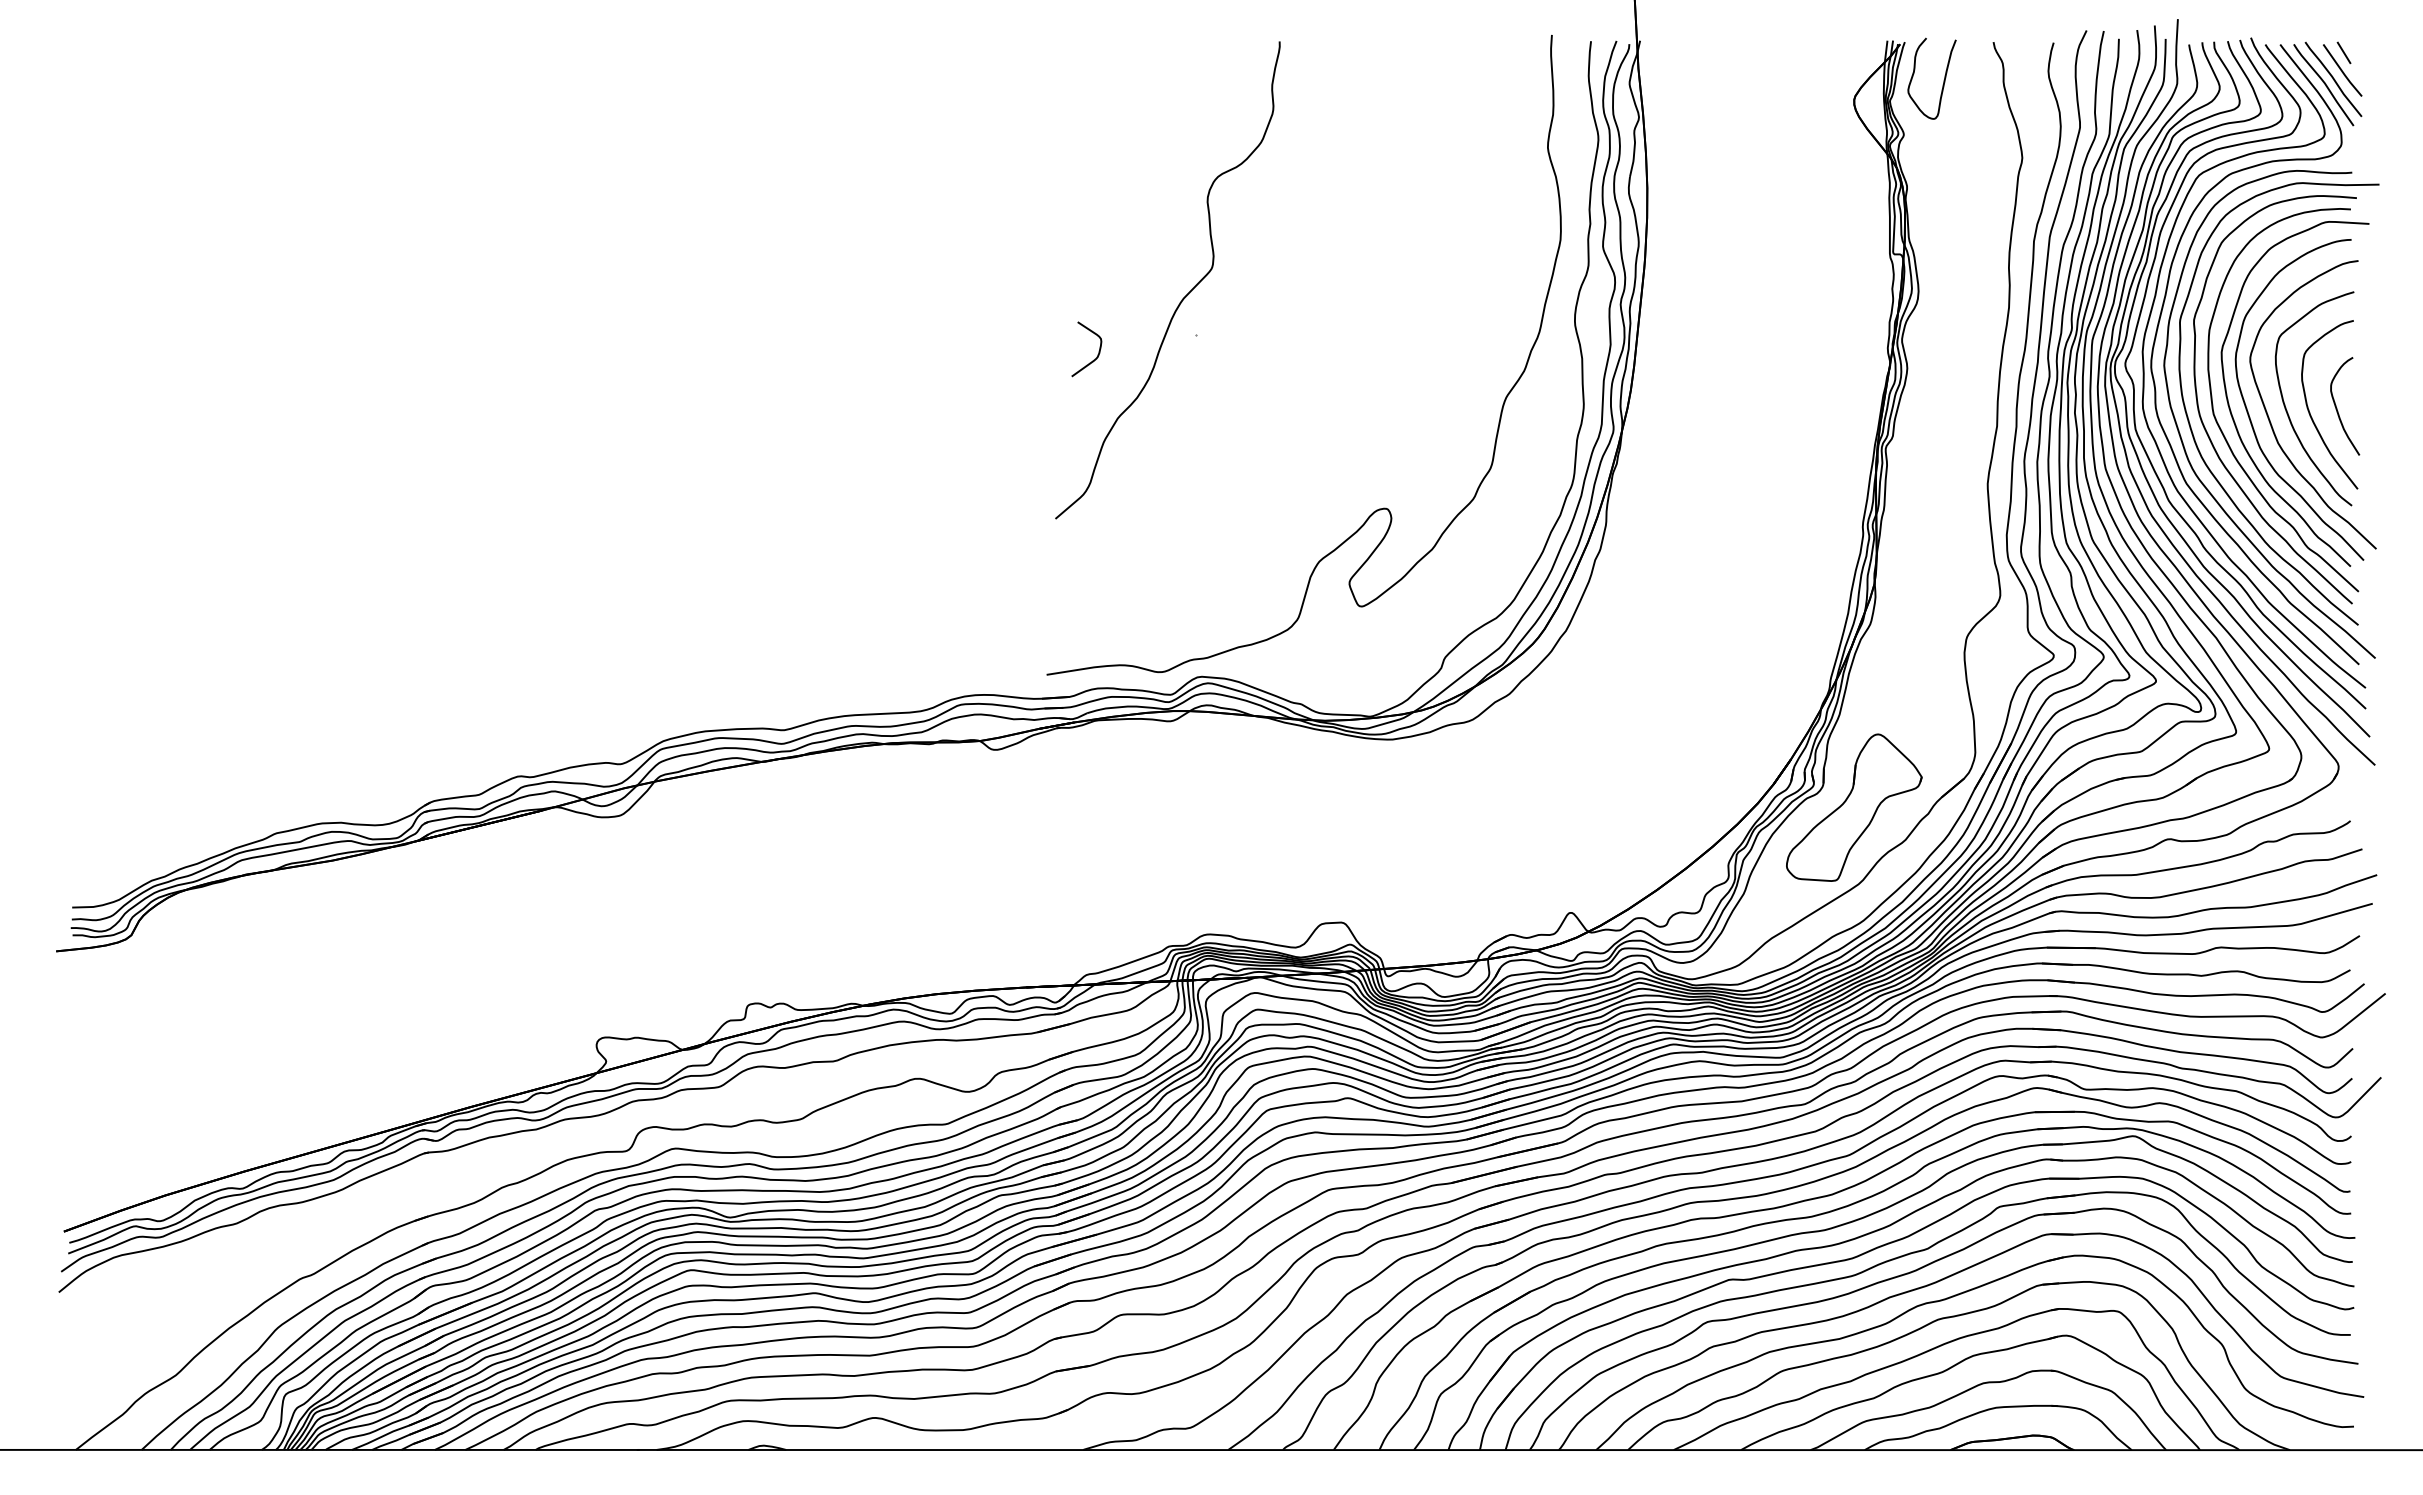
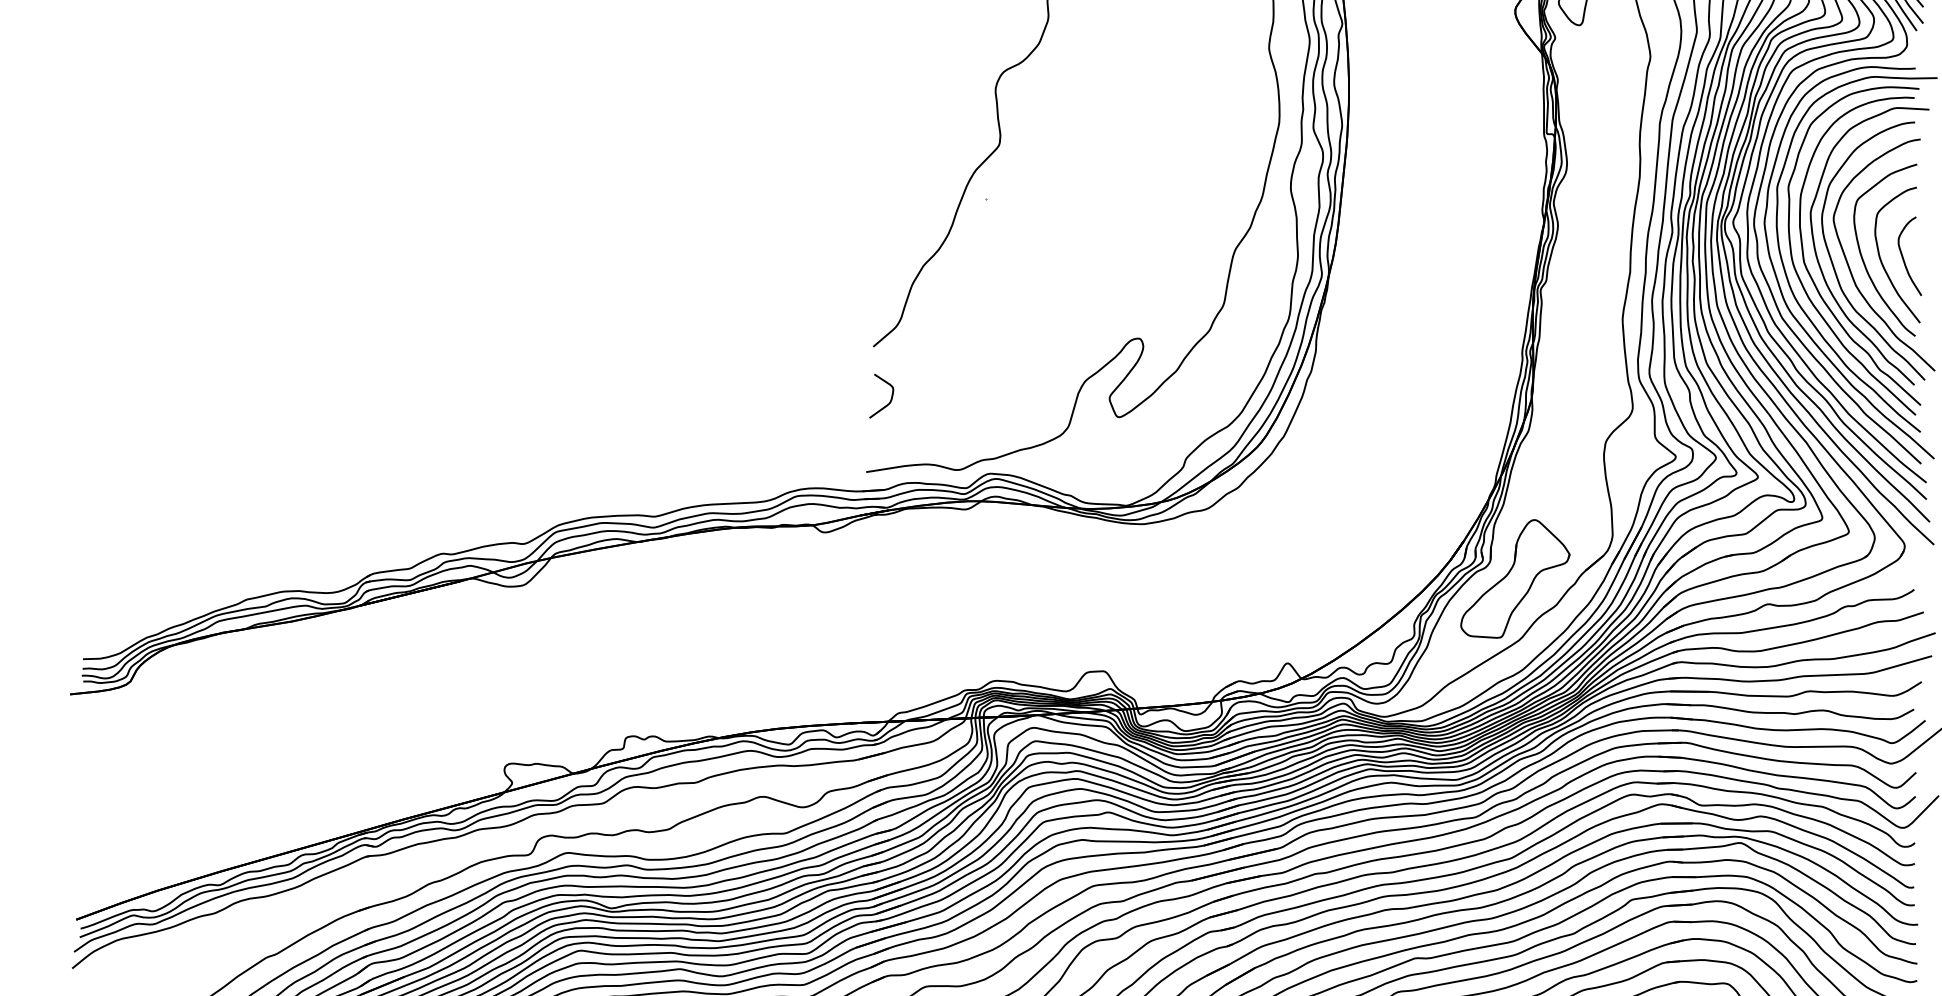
curve: (1097, 354) -> (890, 400), moved

